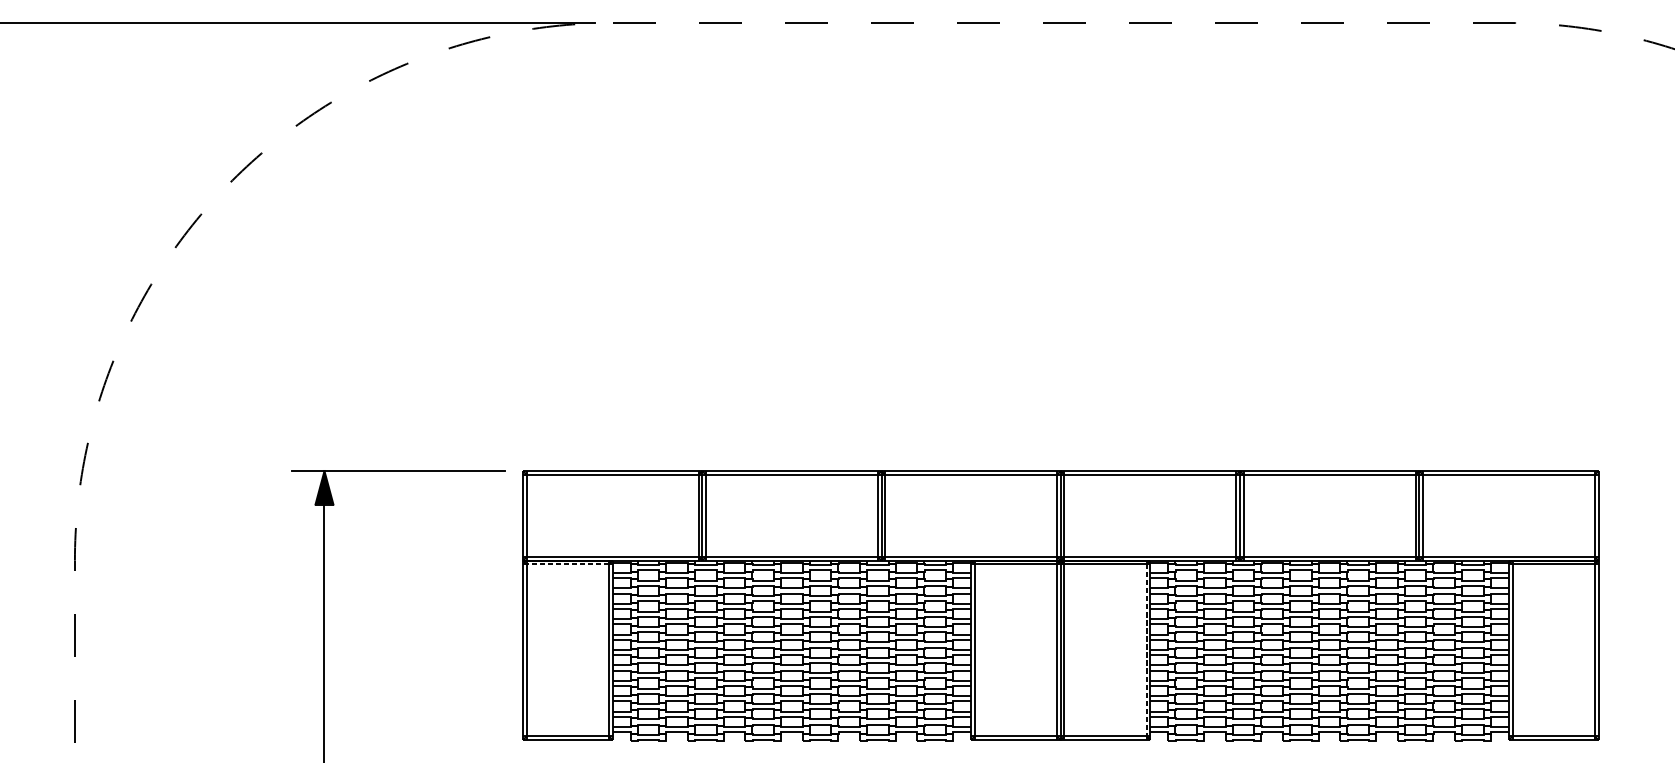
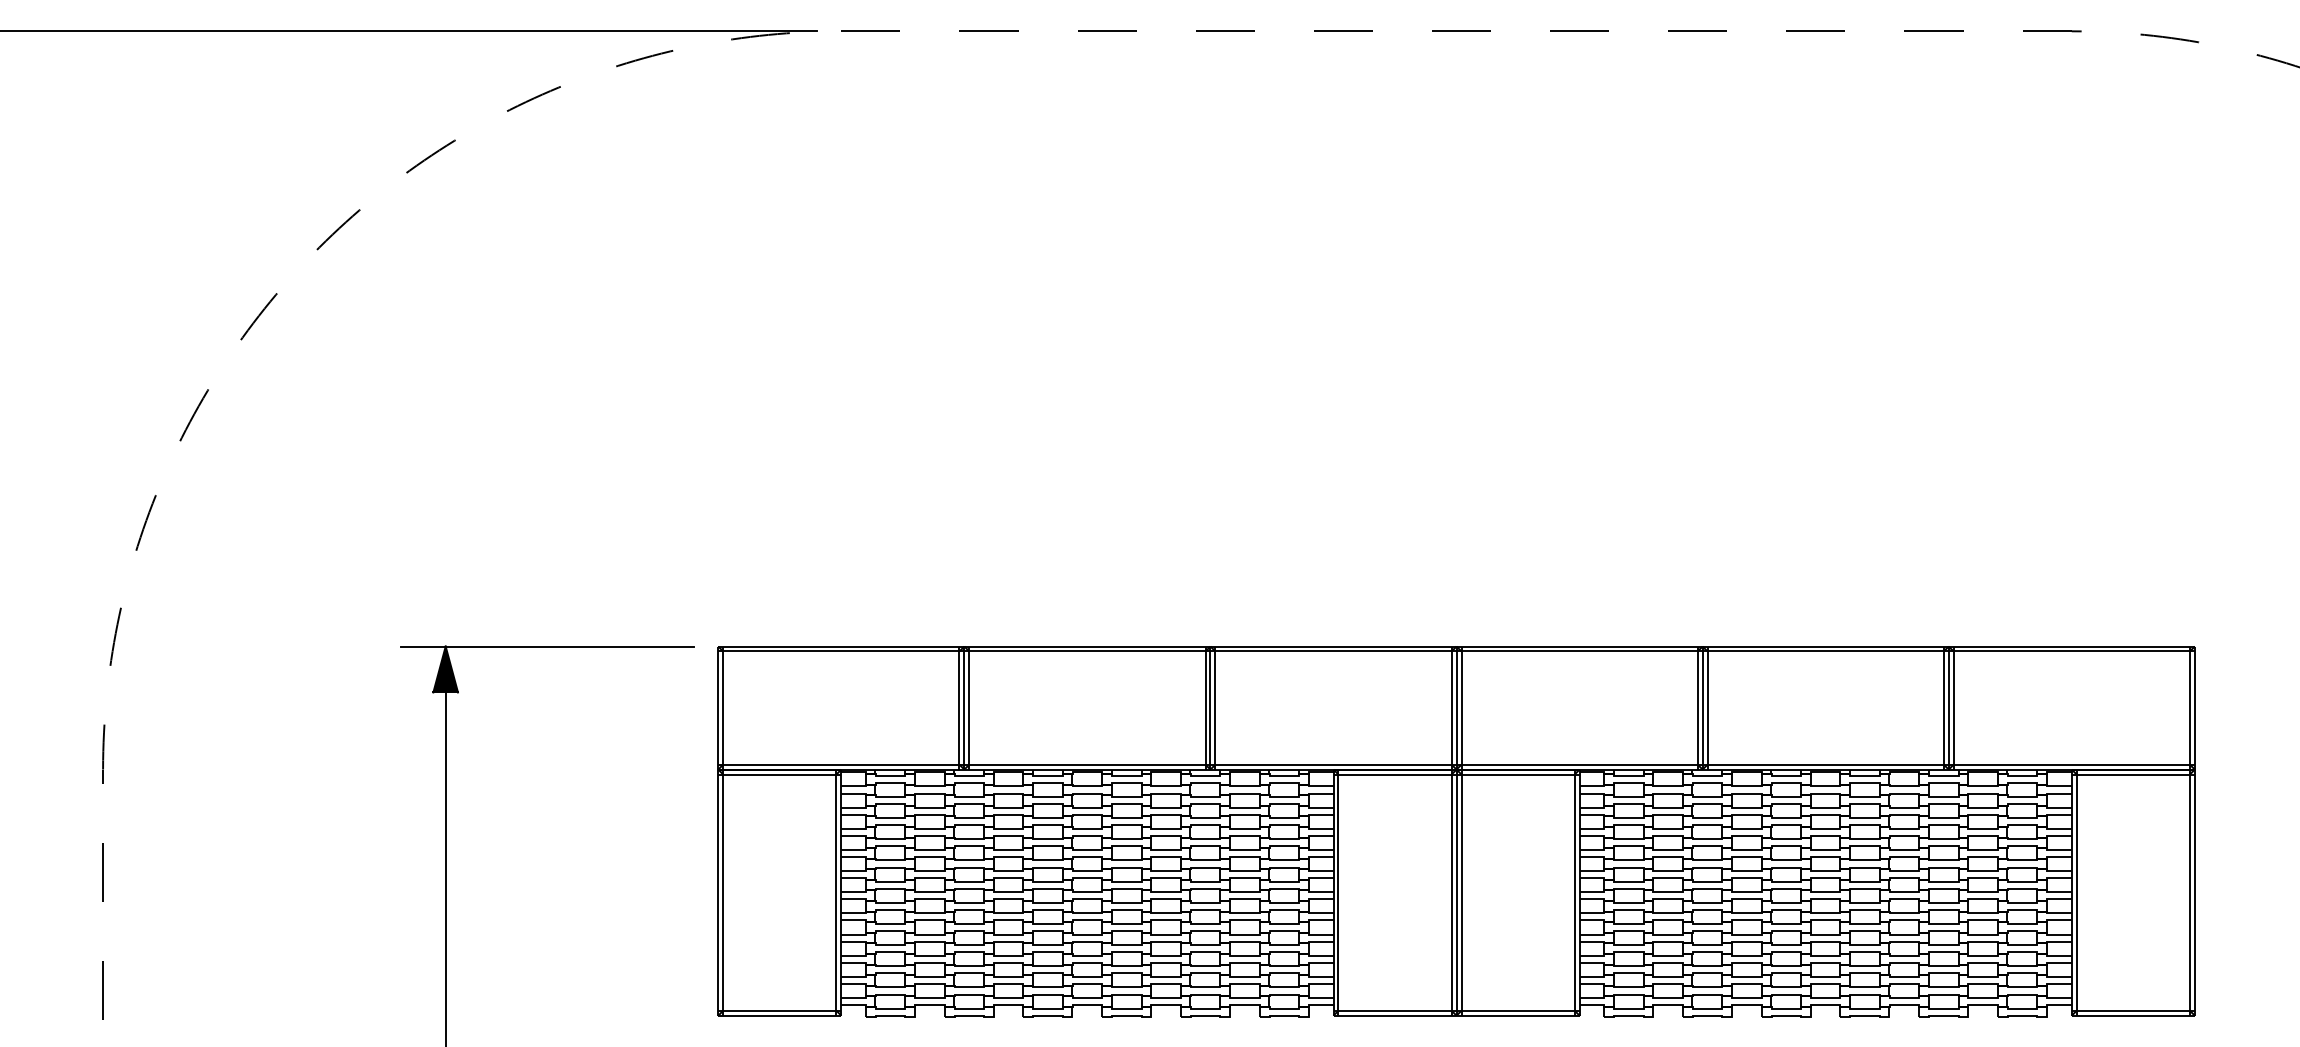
line: (567, 564) -> (779, 774), dashed -> solid
line: (1146, 651) -> (1574, 893), dashed -> solid

